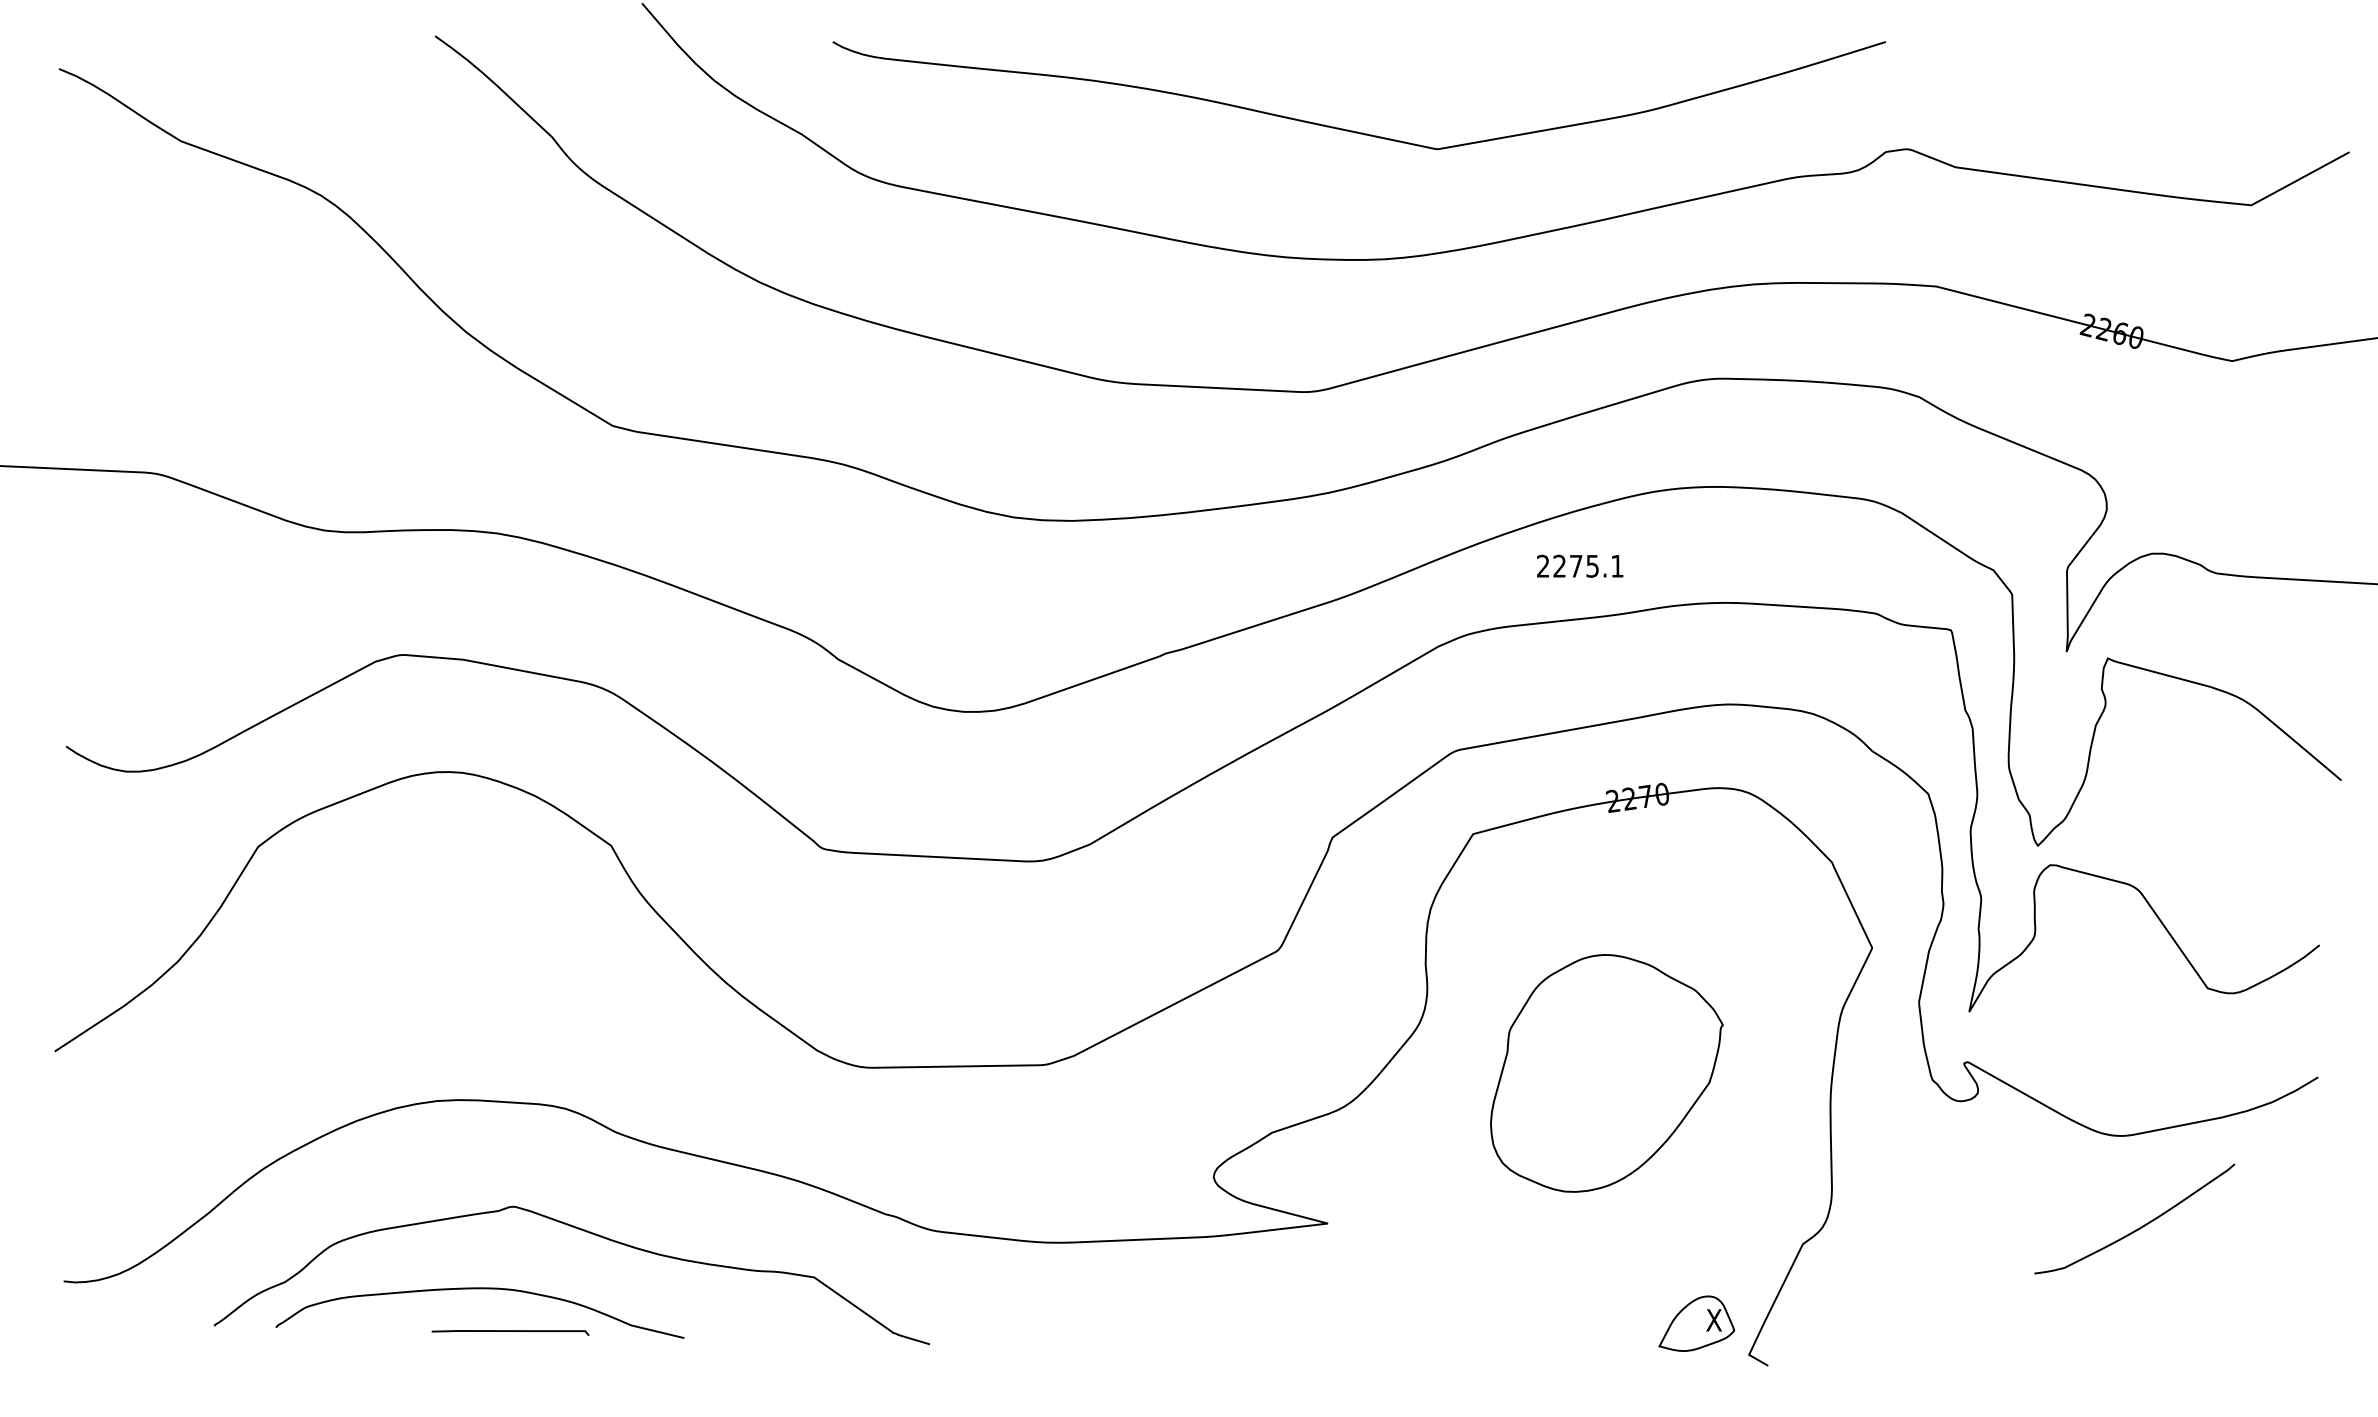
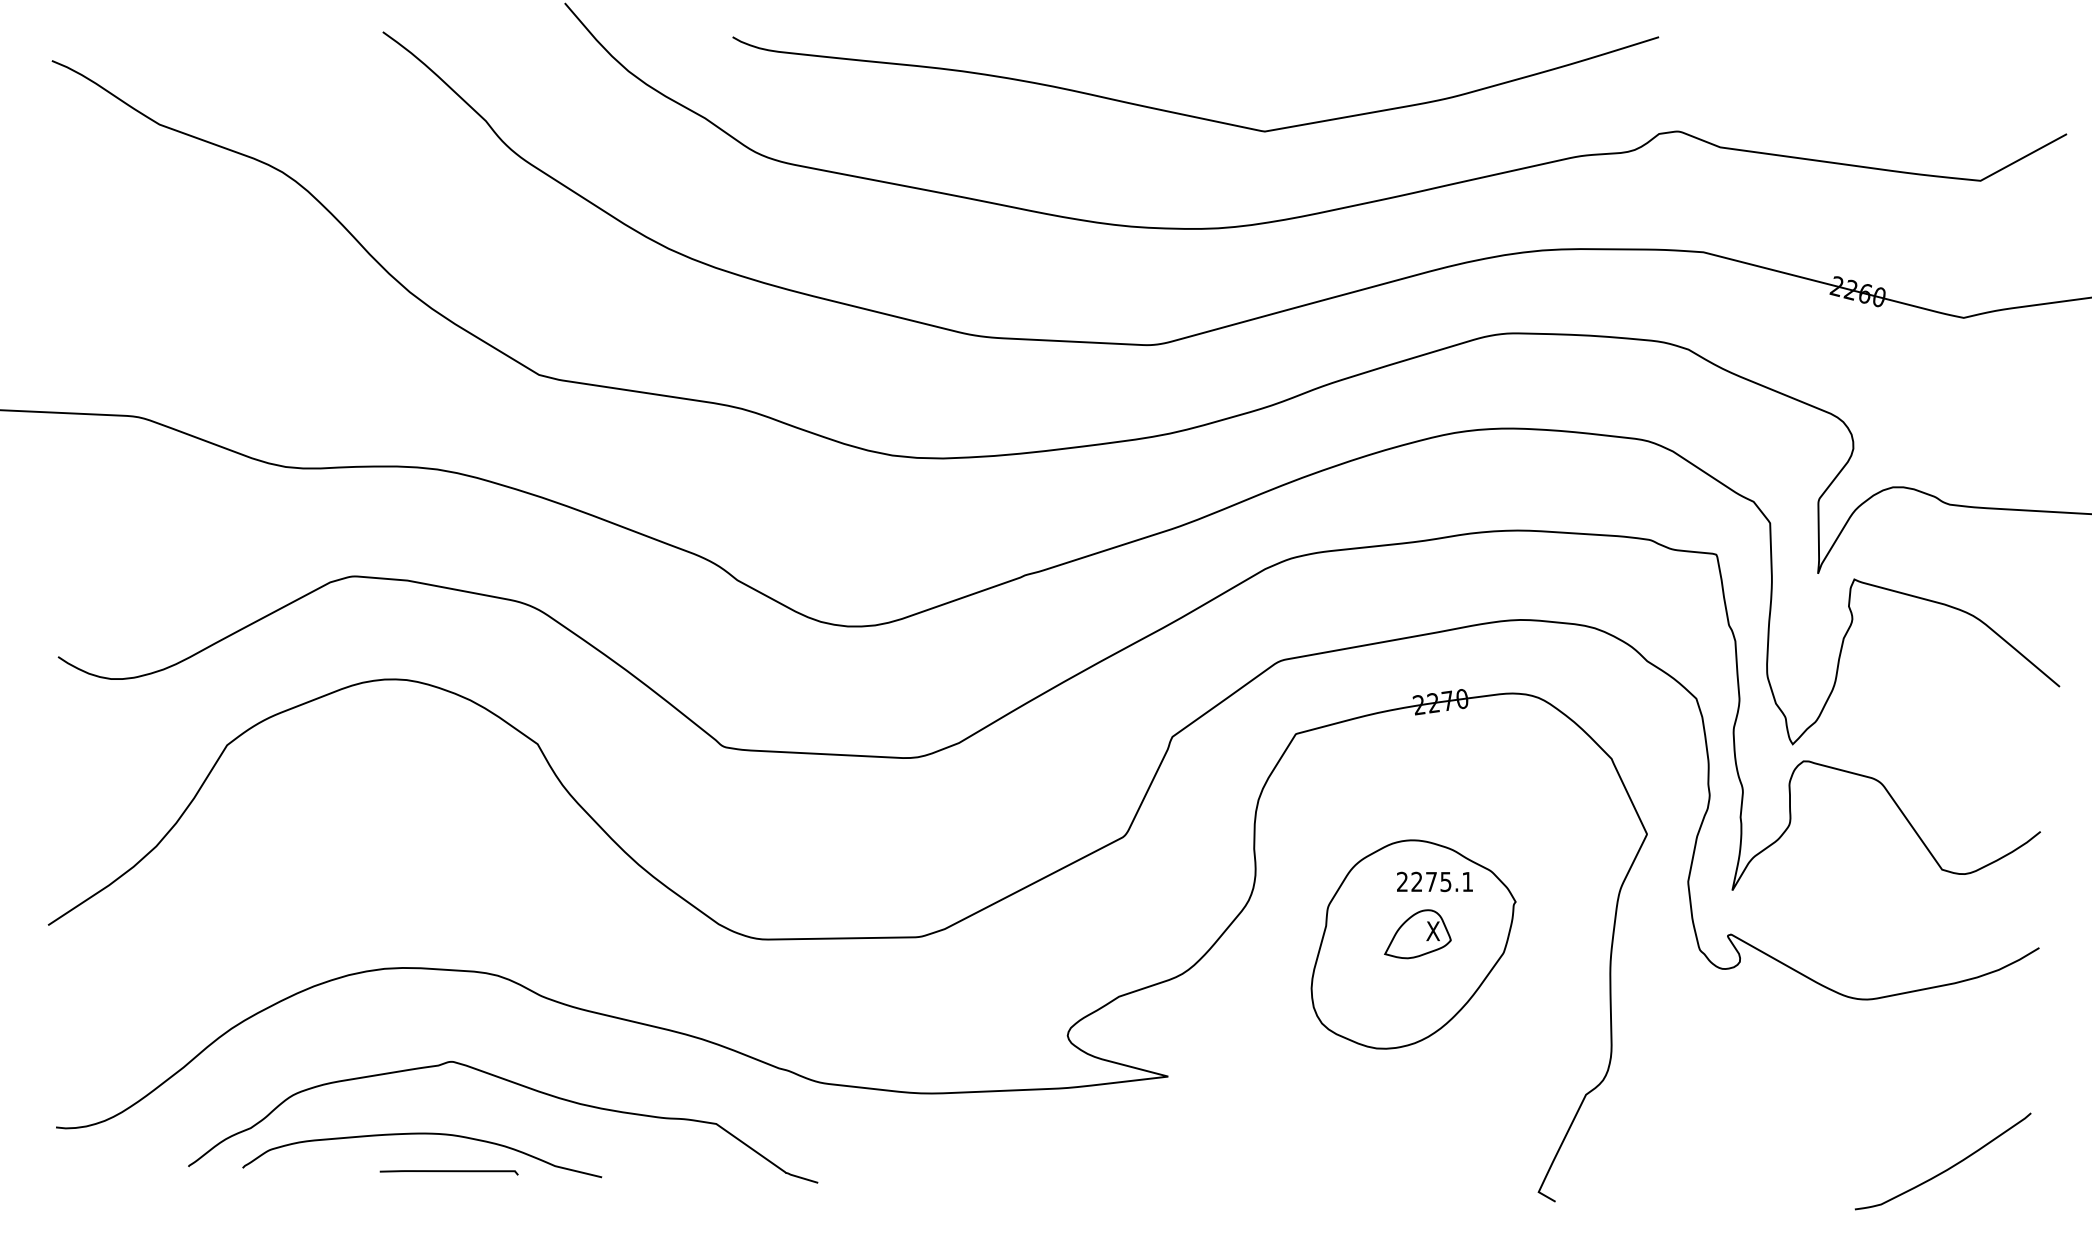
text: (1580, 565) -> (1435, 881), moved
curve: (2139, 1227) -> (1947, 1168), moved
part: (1696, 1323) -> (1417, 934), moved

